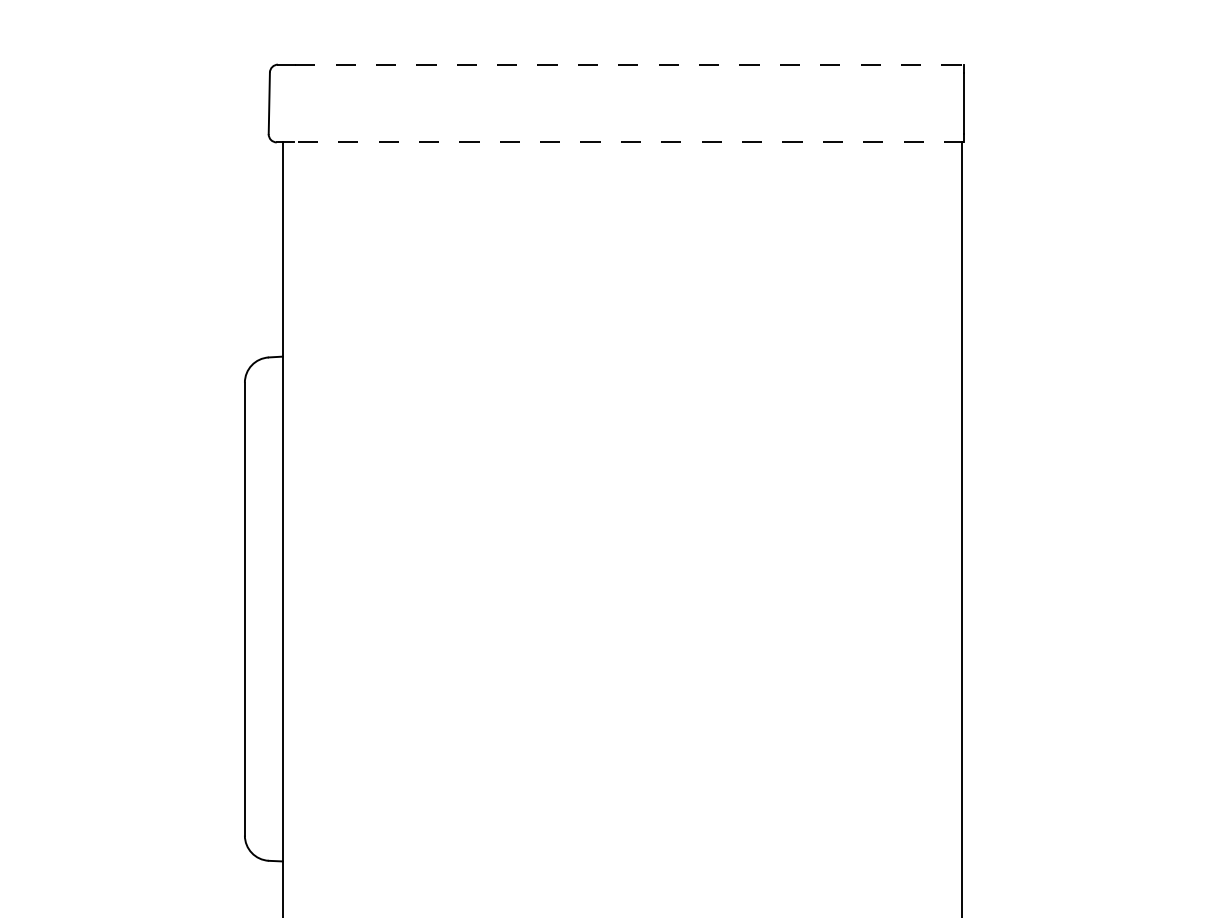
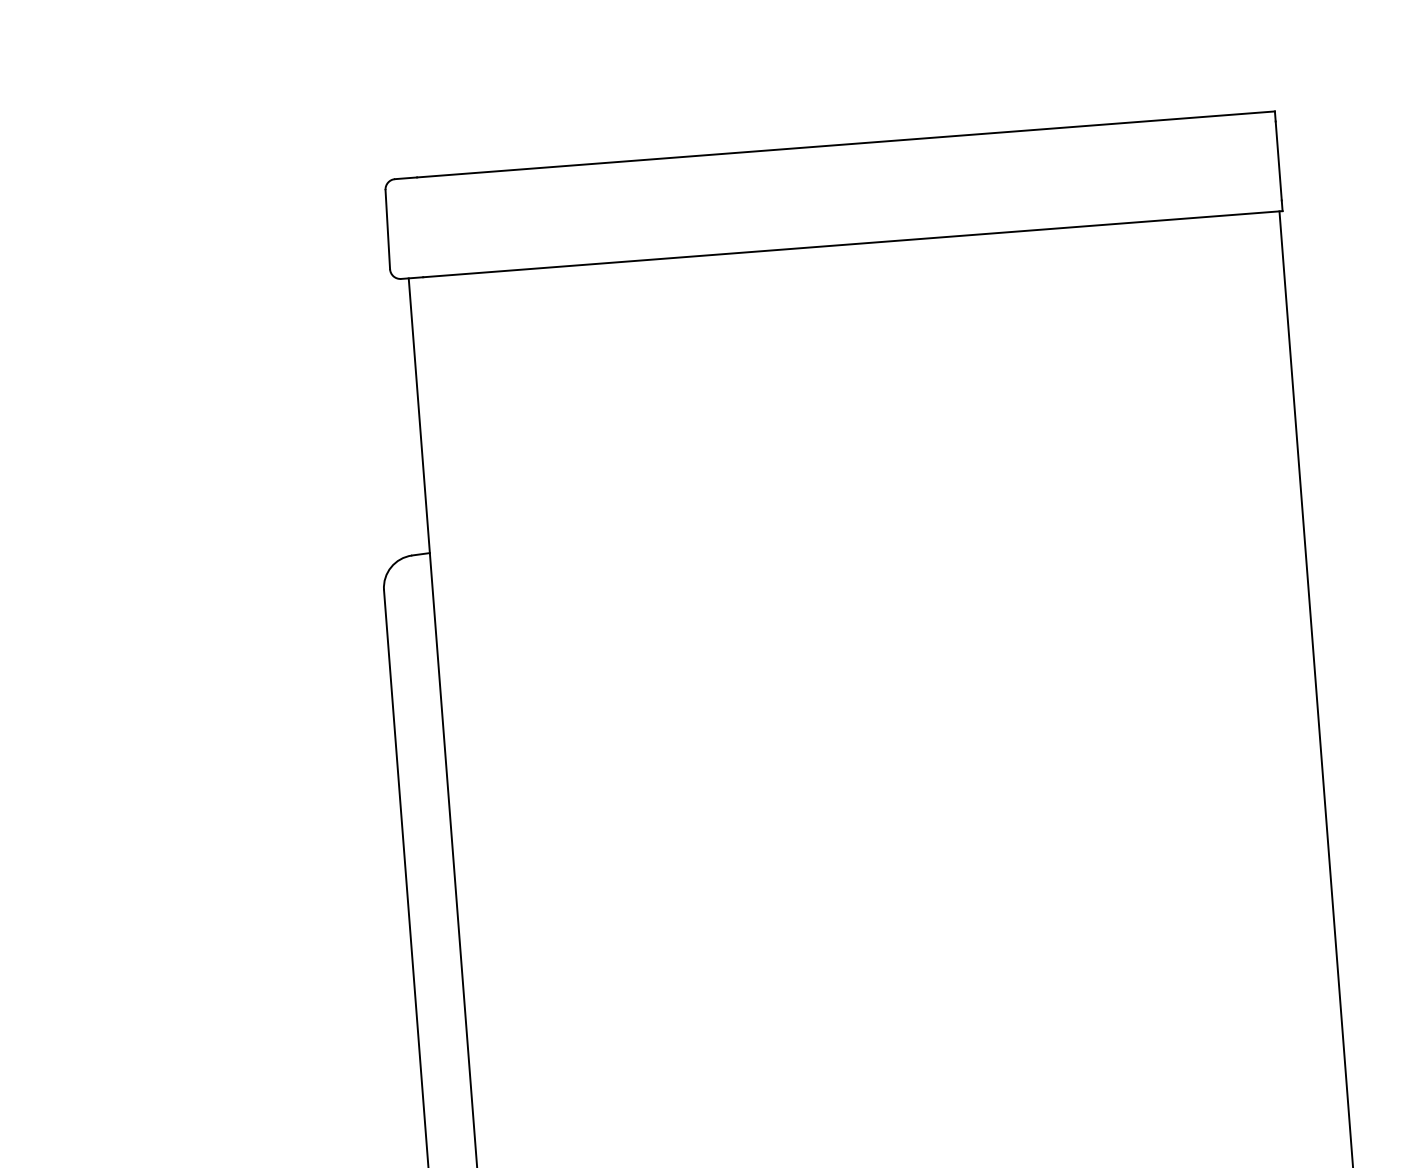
line: (630, 64) -> (847, 144), dashed -> solid
line: (628, 142) -> (852, 244), dashed -> solid

